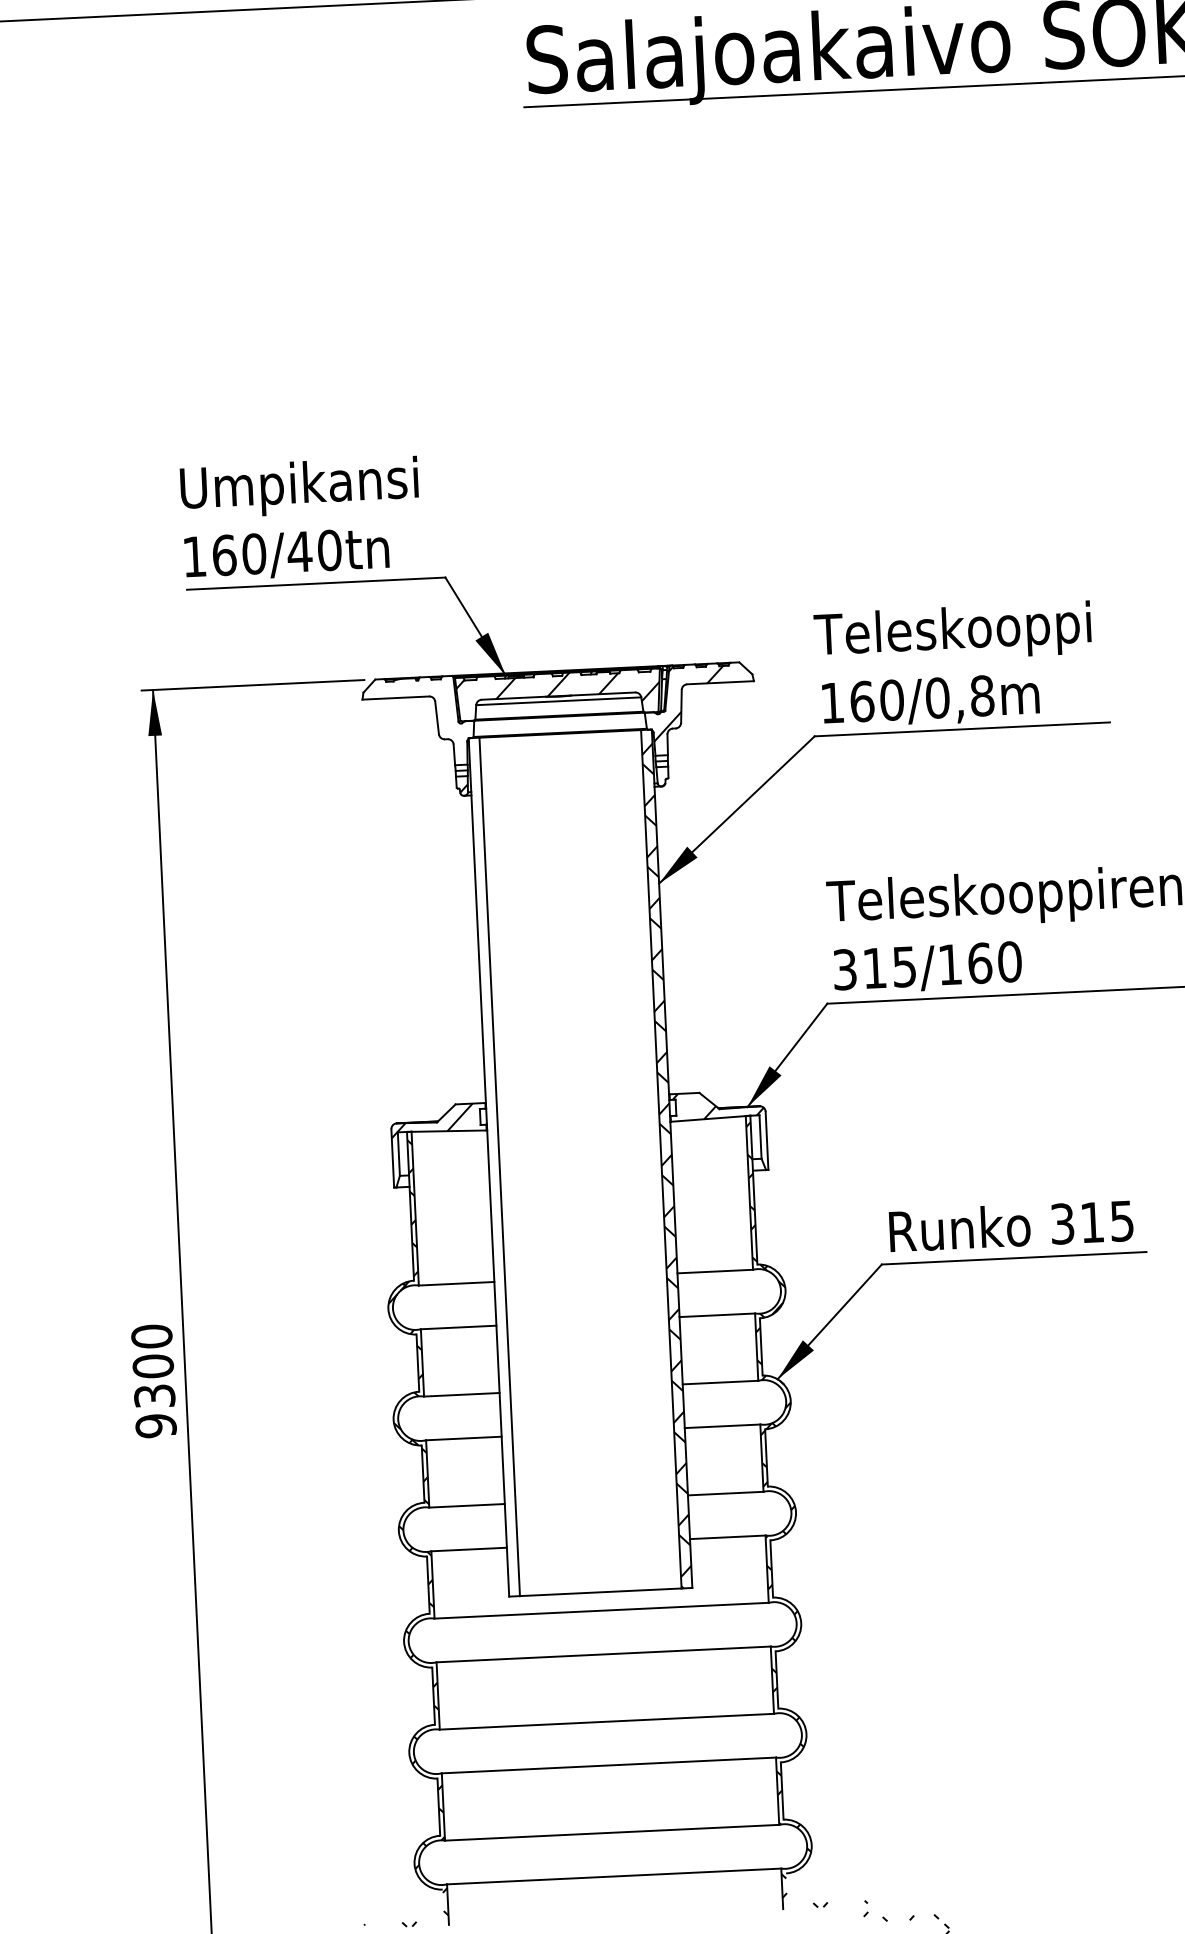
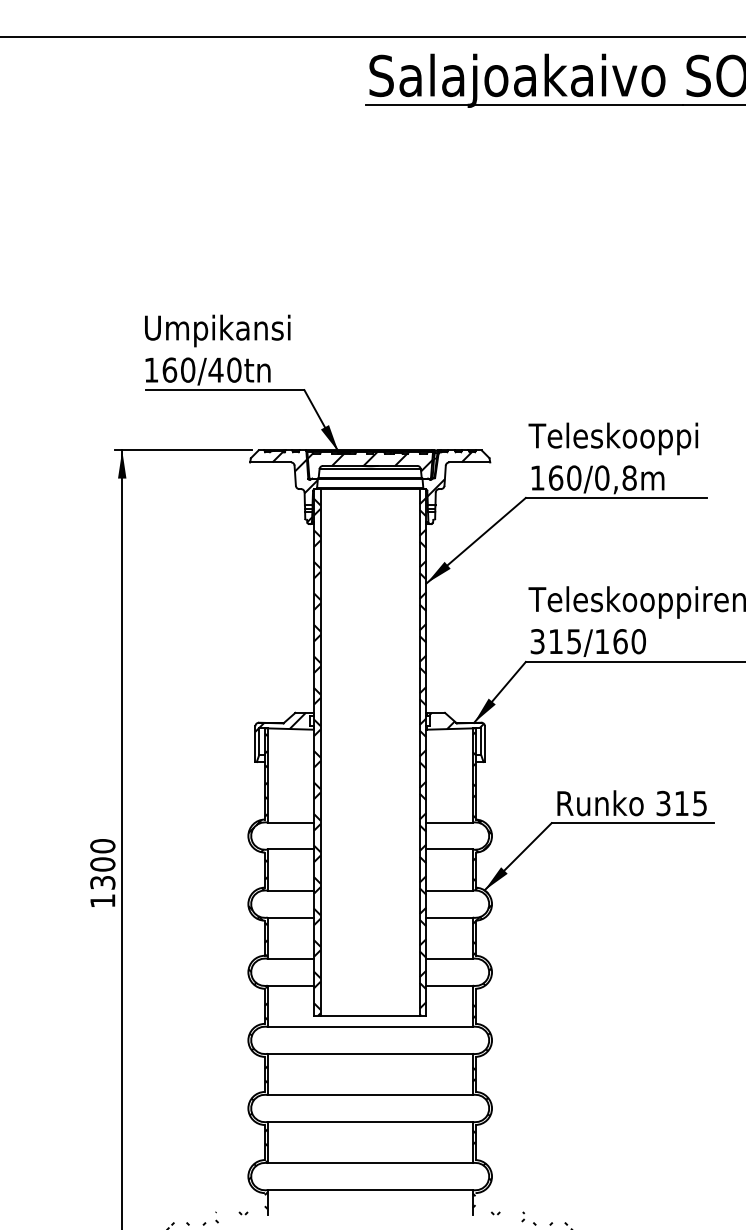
hatch: (435, 712) -> (294, 472), added
hatch: (494, 1173) -> (317, 756), added
text: (155, 1426) -> (102, 901), 9300 -> 1300

